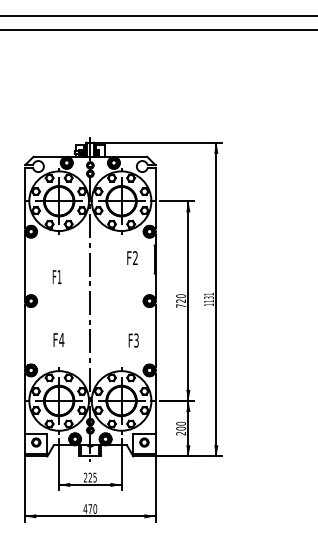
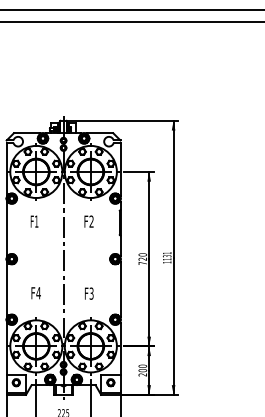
text: (132, 257) -> (89, 221), moved
text: (56, 276) -> (34, 221), moved
text: (133, 340) -> (89, 293), moved

